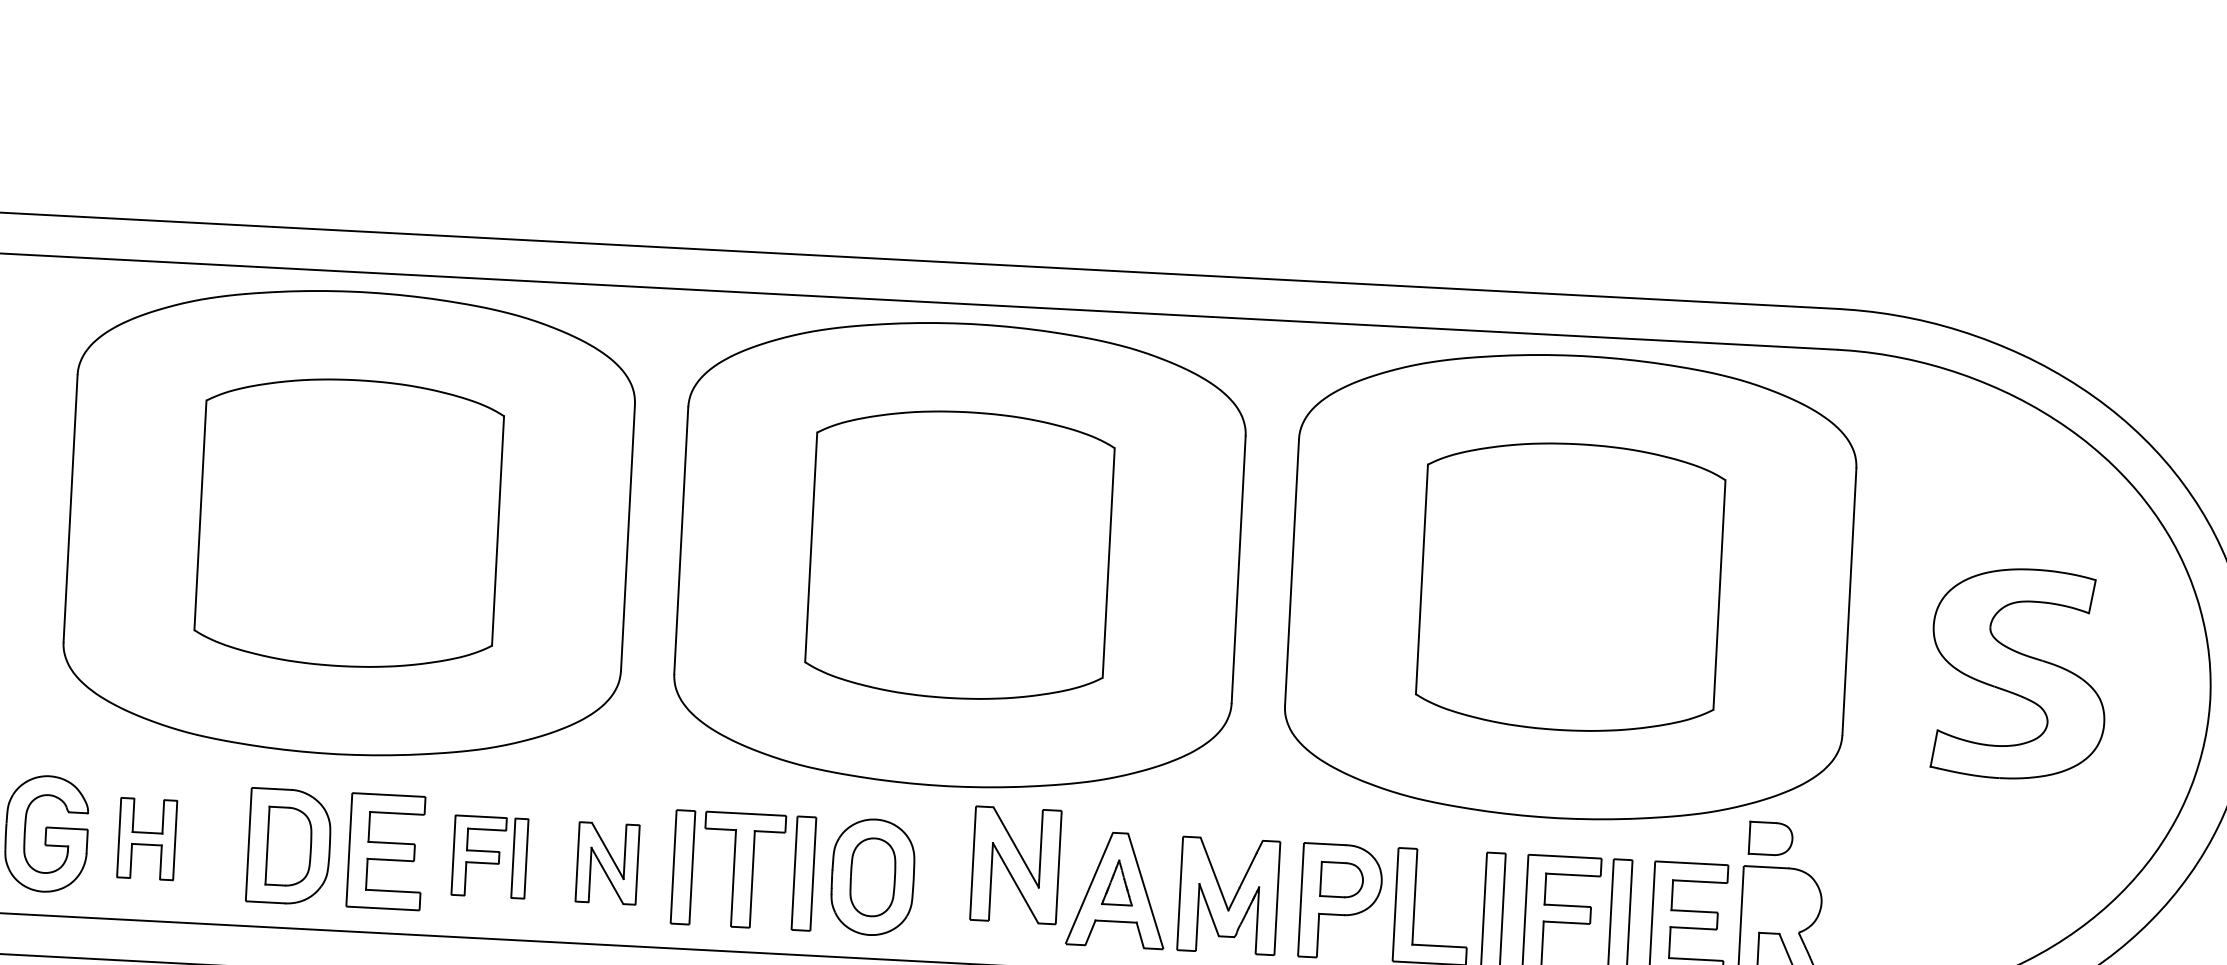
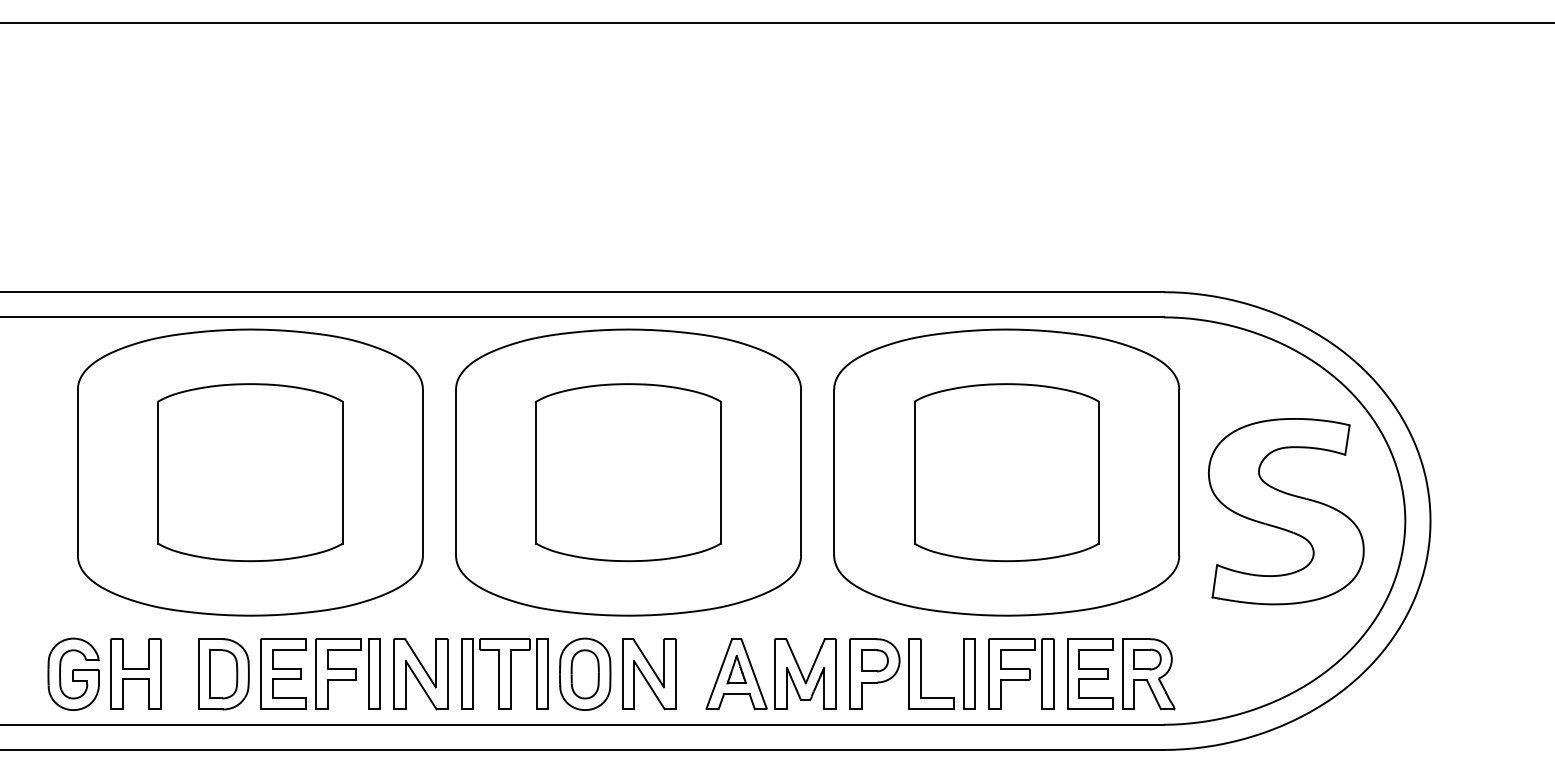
part: (2019, 673) -> (1286, 511), size x1.43
part: (146, 837) -> (135, 673), size x1.43
part: (1770, 838) -> (1147, 659), moved
part: (489, 855) -> (347, 673), size x1.43
part: (606, 863) -> (420, 674), size x1.43
part: (1016, 865) -> (649, 674), moved

